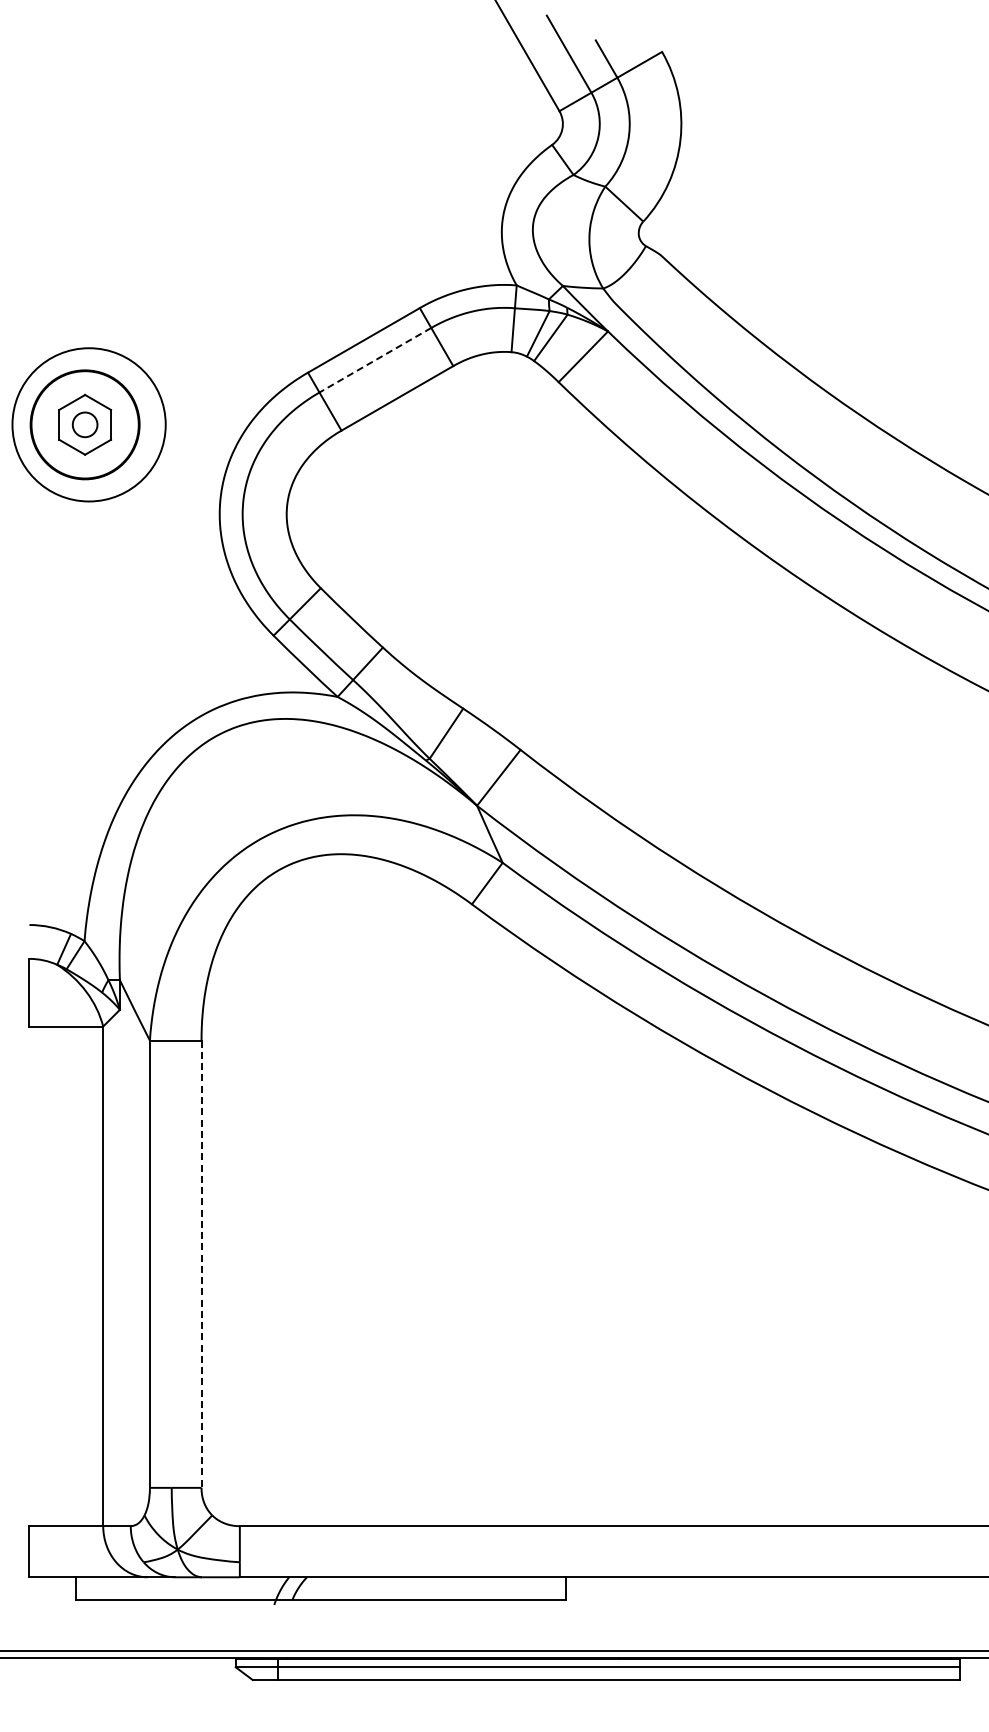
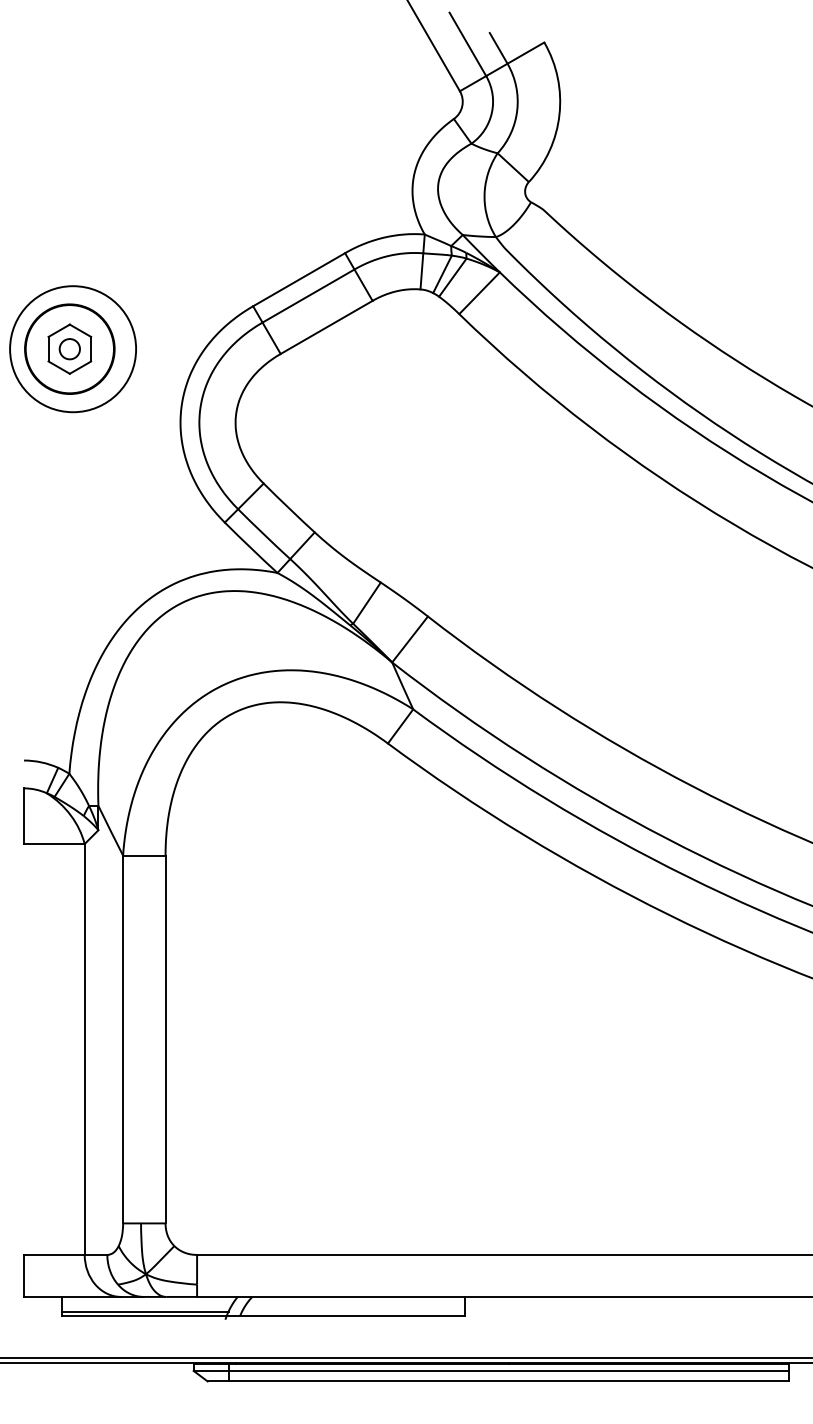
line: (375, 360) -> (308, 296), dashed -> solid
line: (201, 1264) -> (165, 1039), dashed -> solid
line: (177, 1595) -> (145, 1311), added

